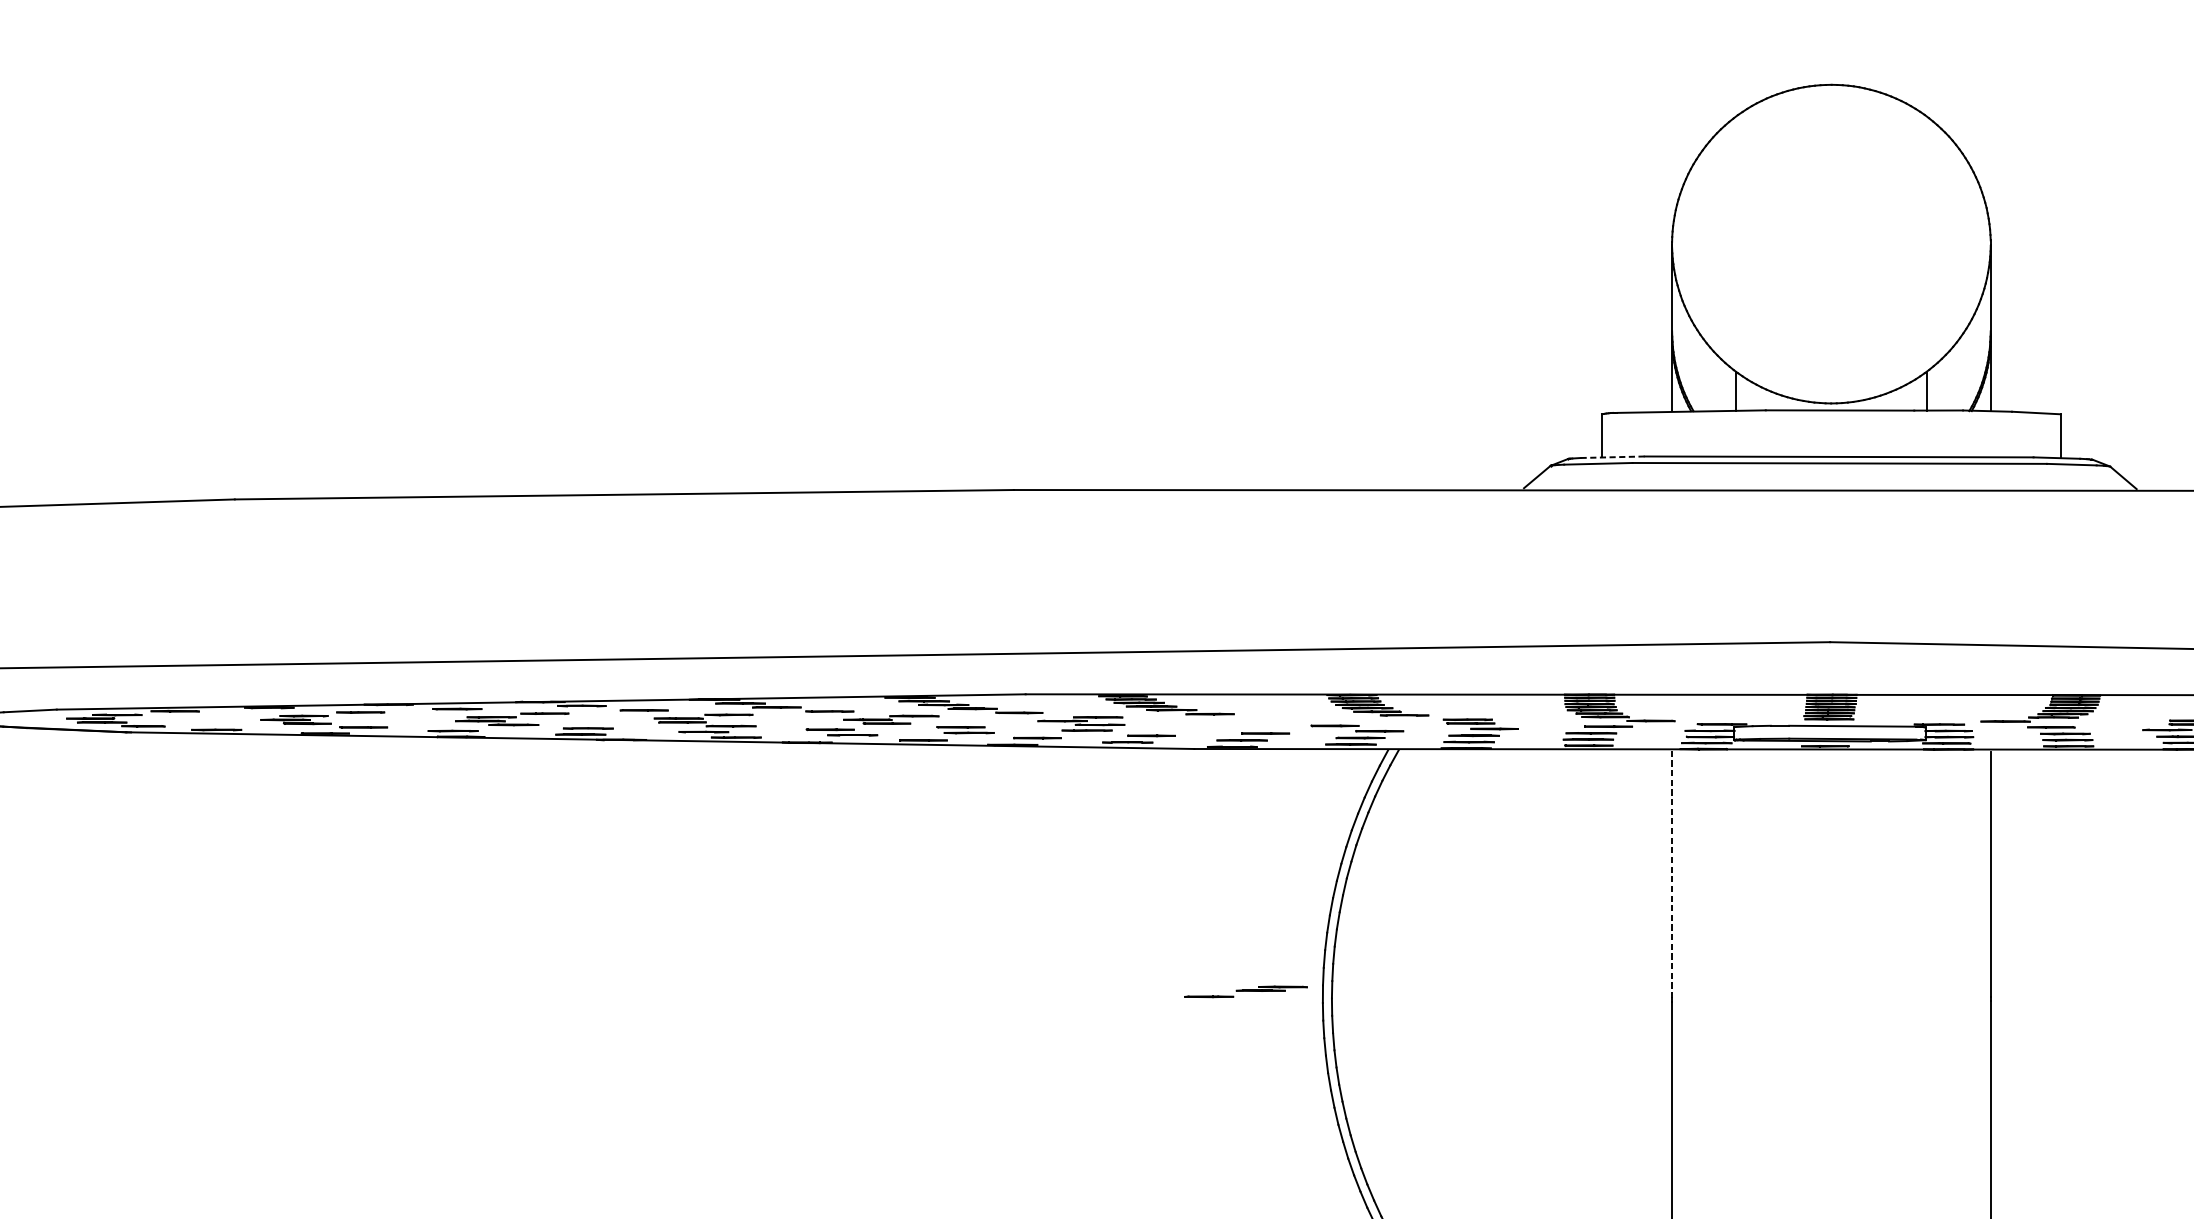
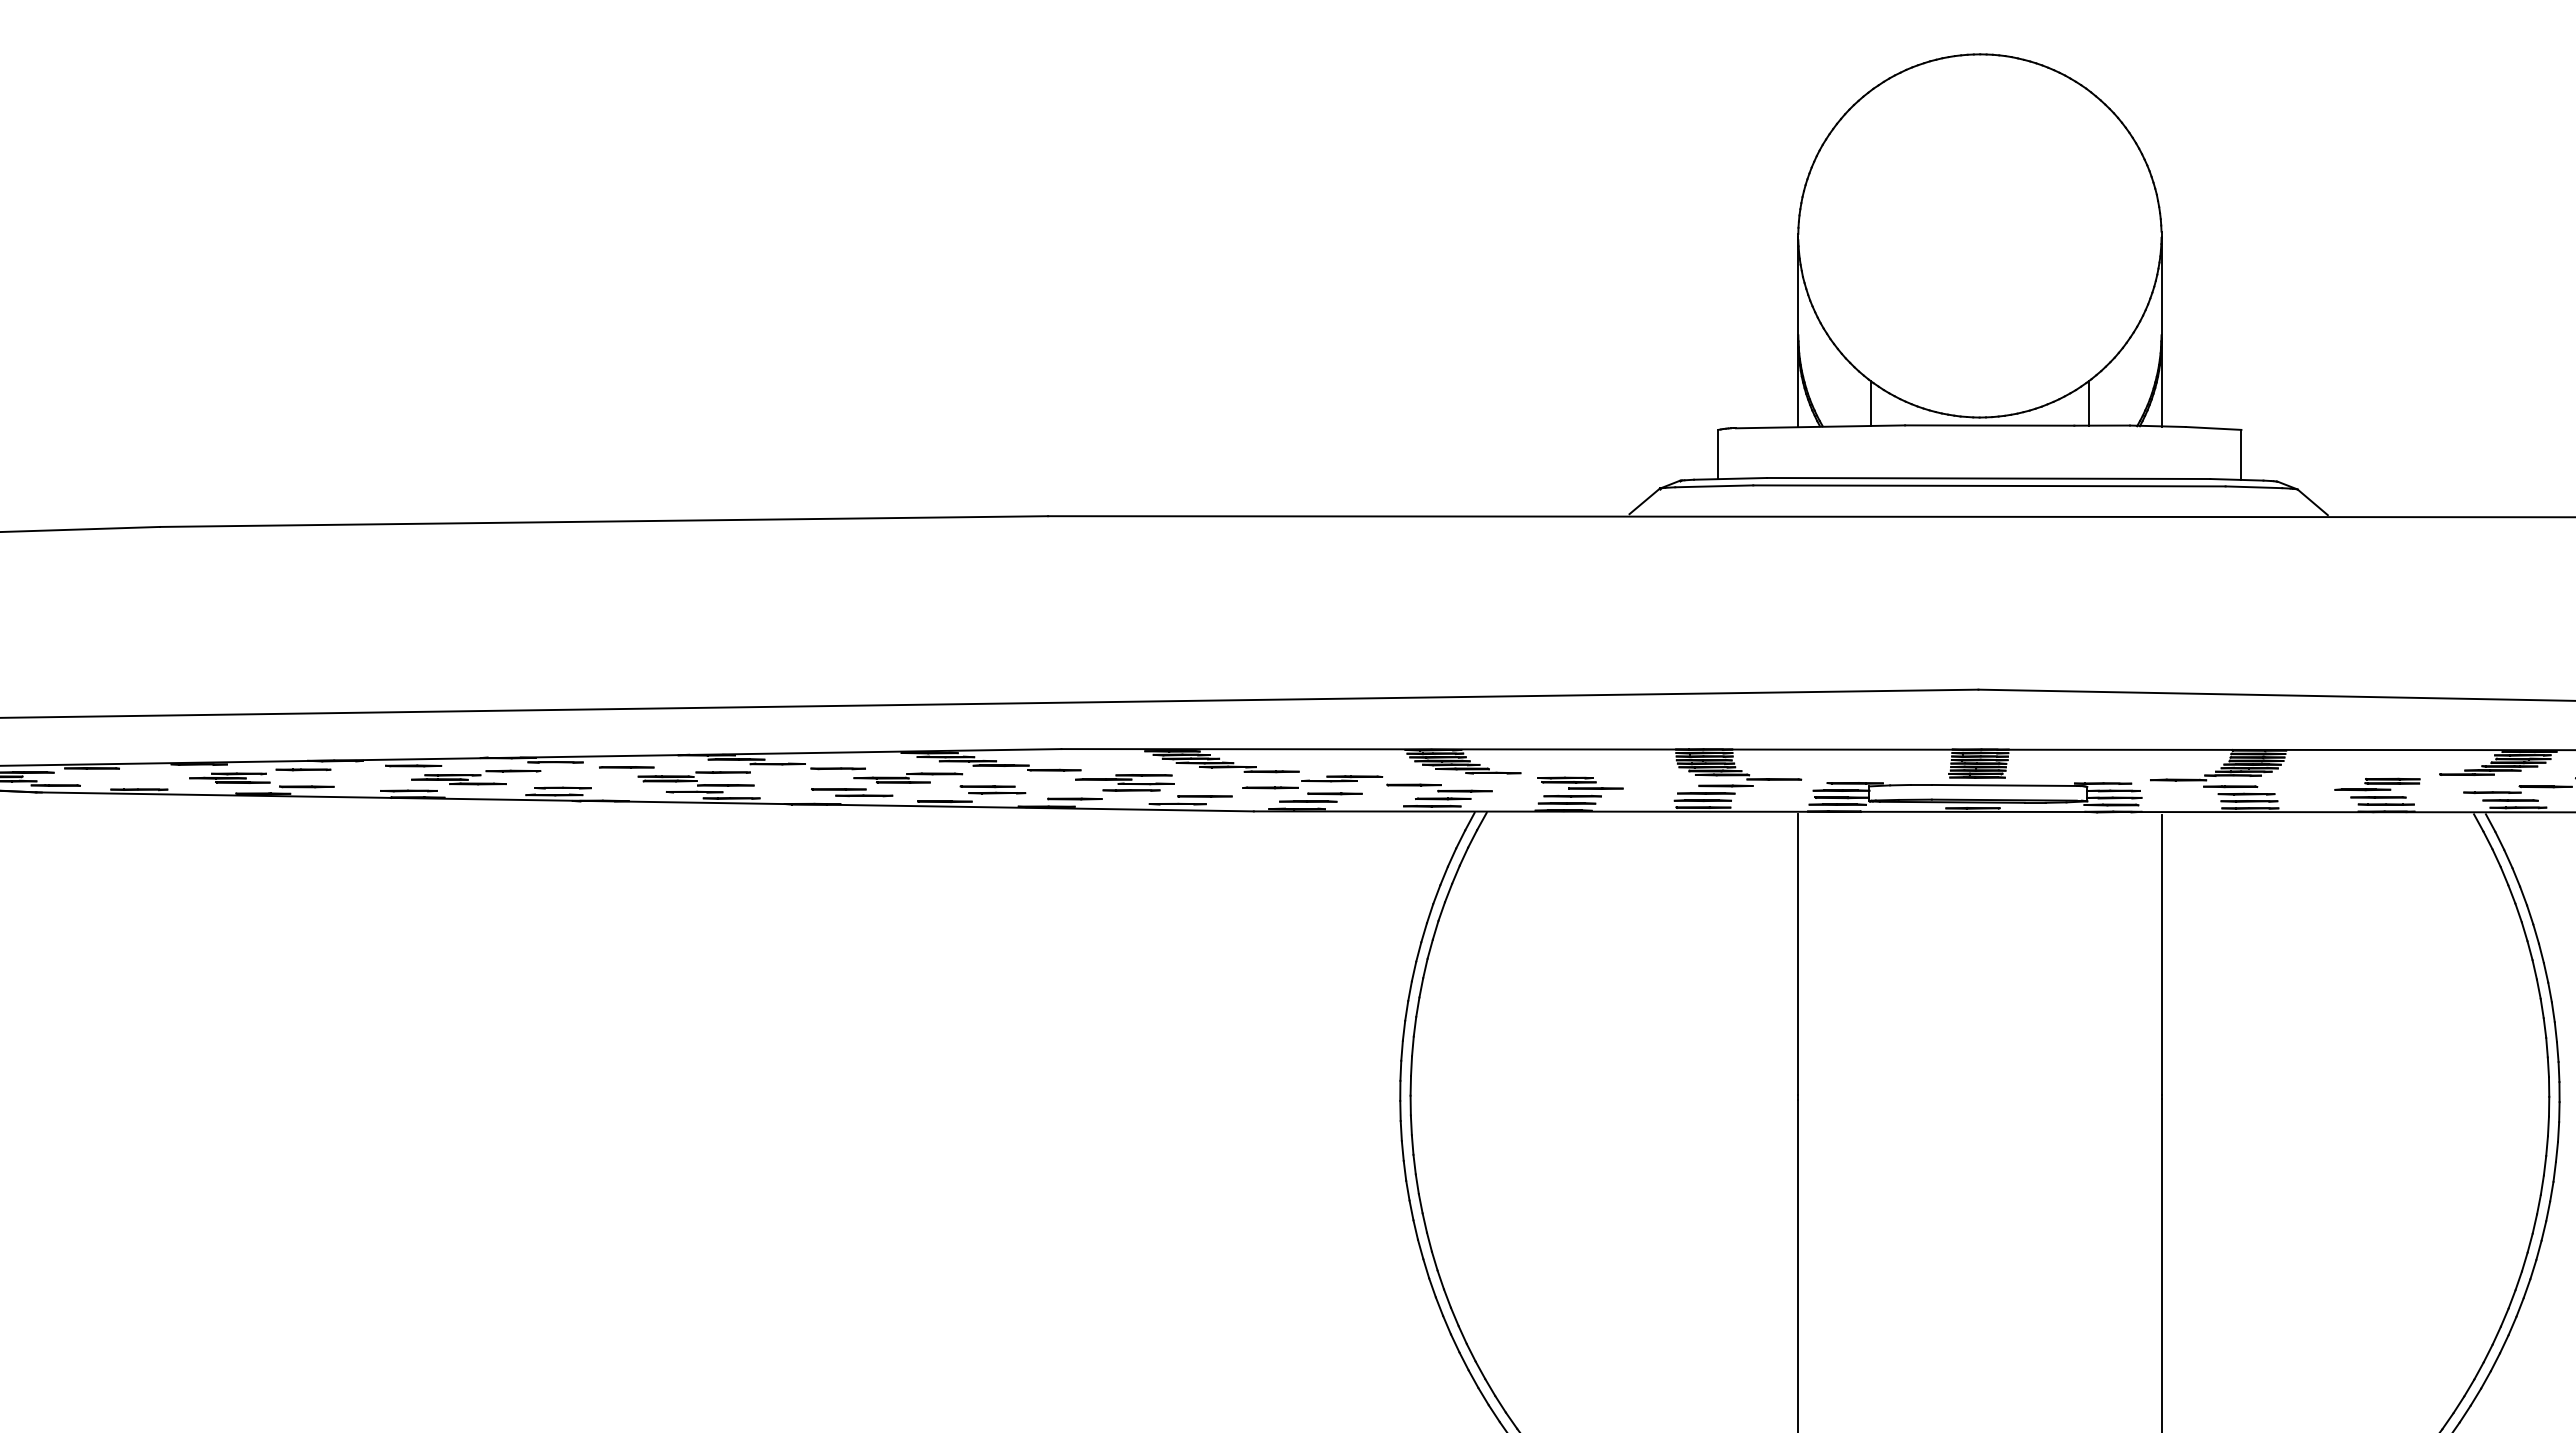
line: (1612, 456) -> (1730, 478), dashed -> solid
line: (1672, 874) -> (1798, 954), dashed -> solid
part: (1245, 992) -> (1312, 782), moved

